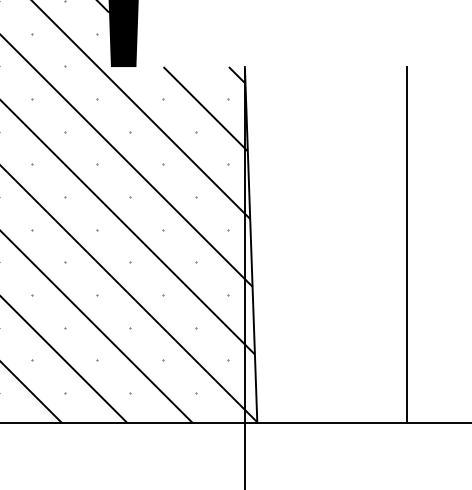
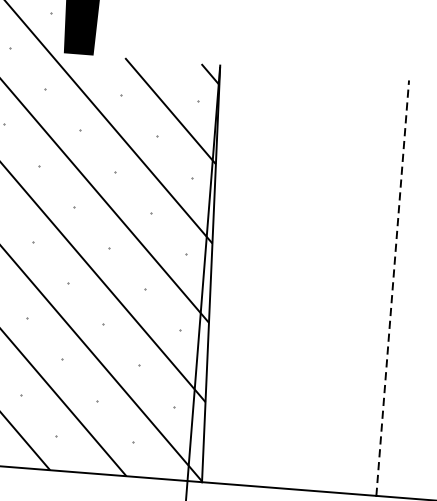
line: (406, 245) -> (392, 288), solid -> dashed

